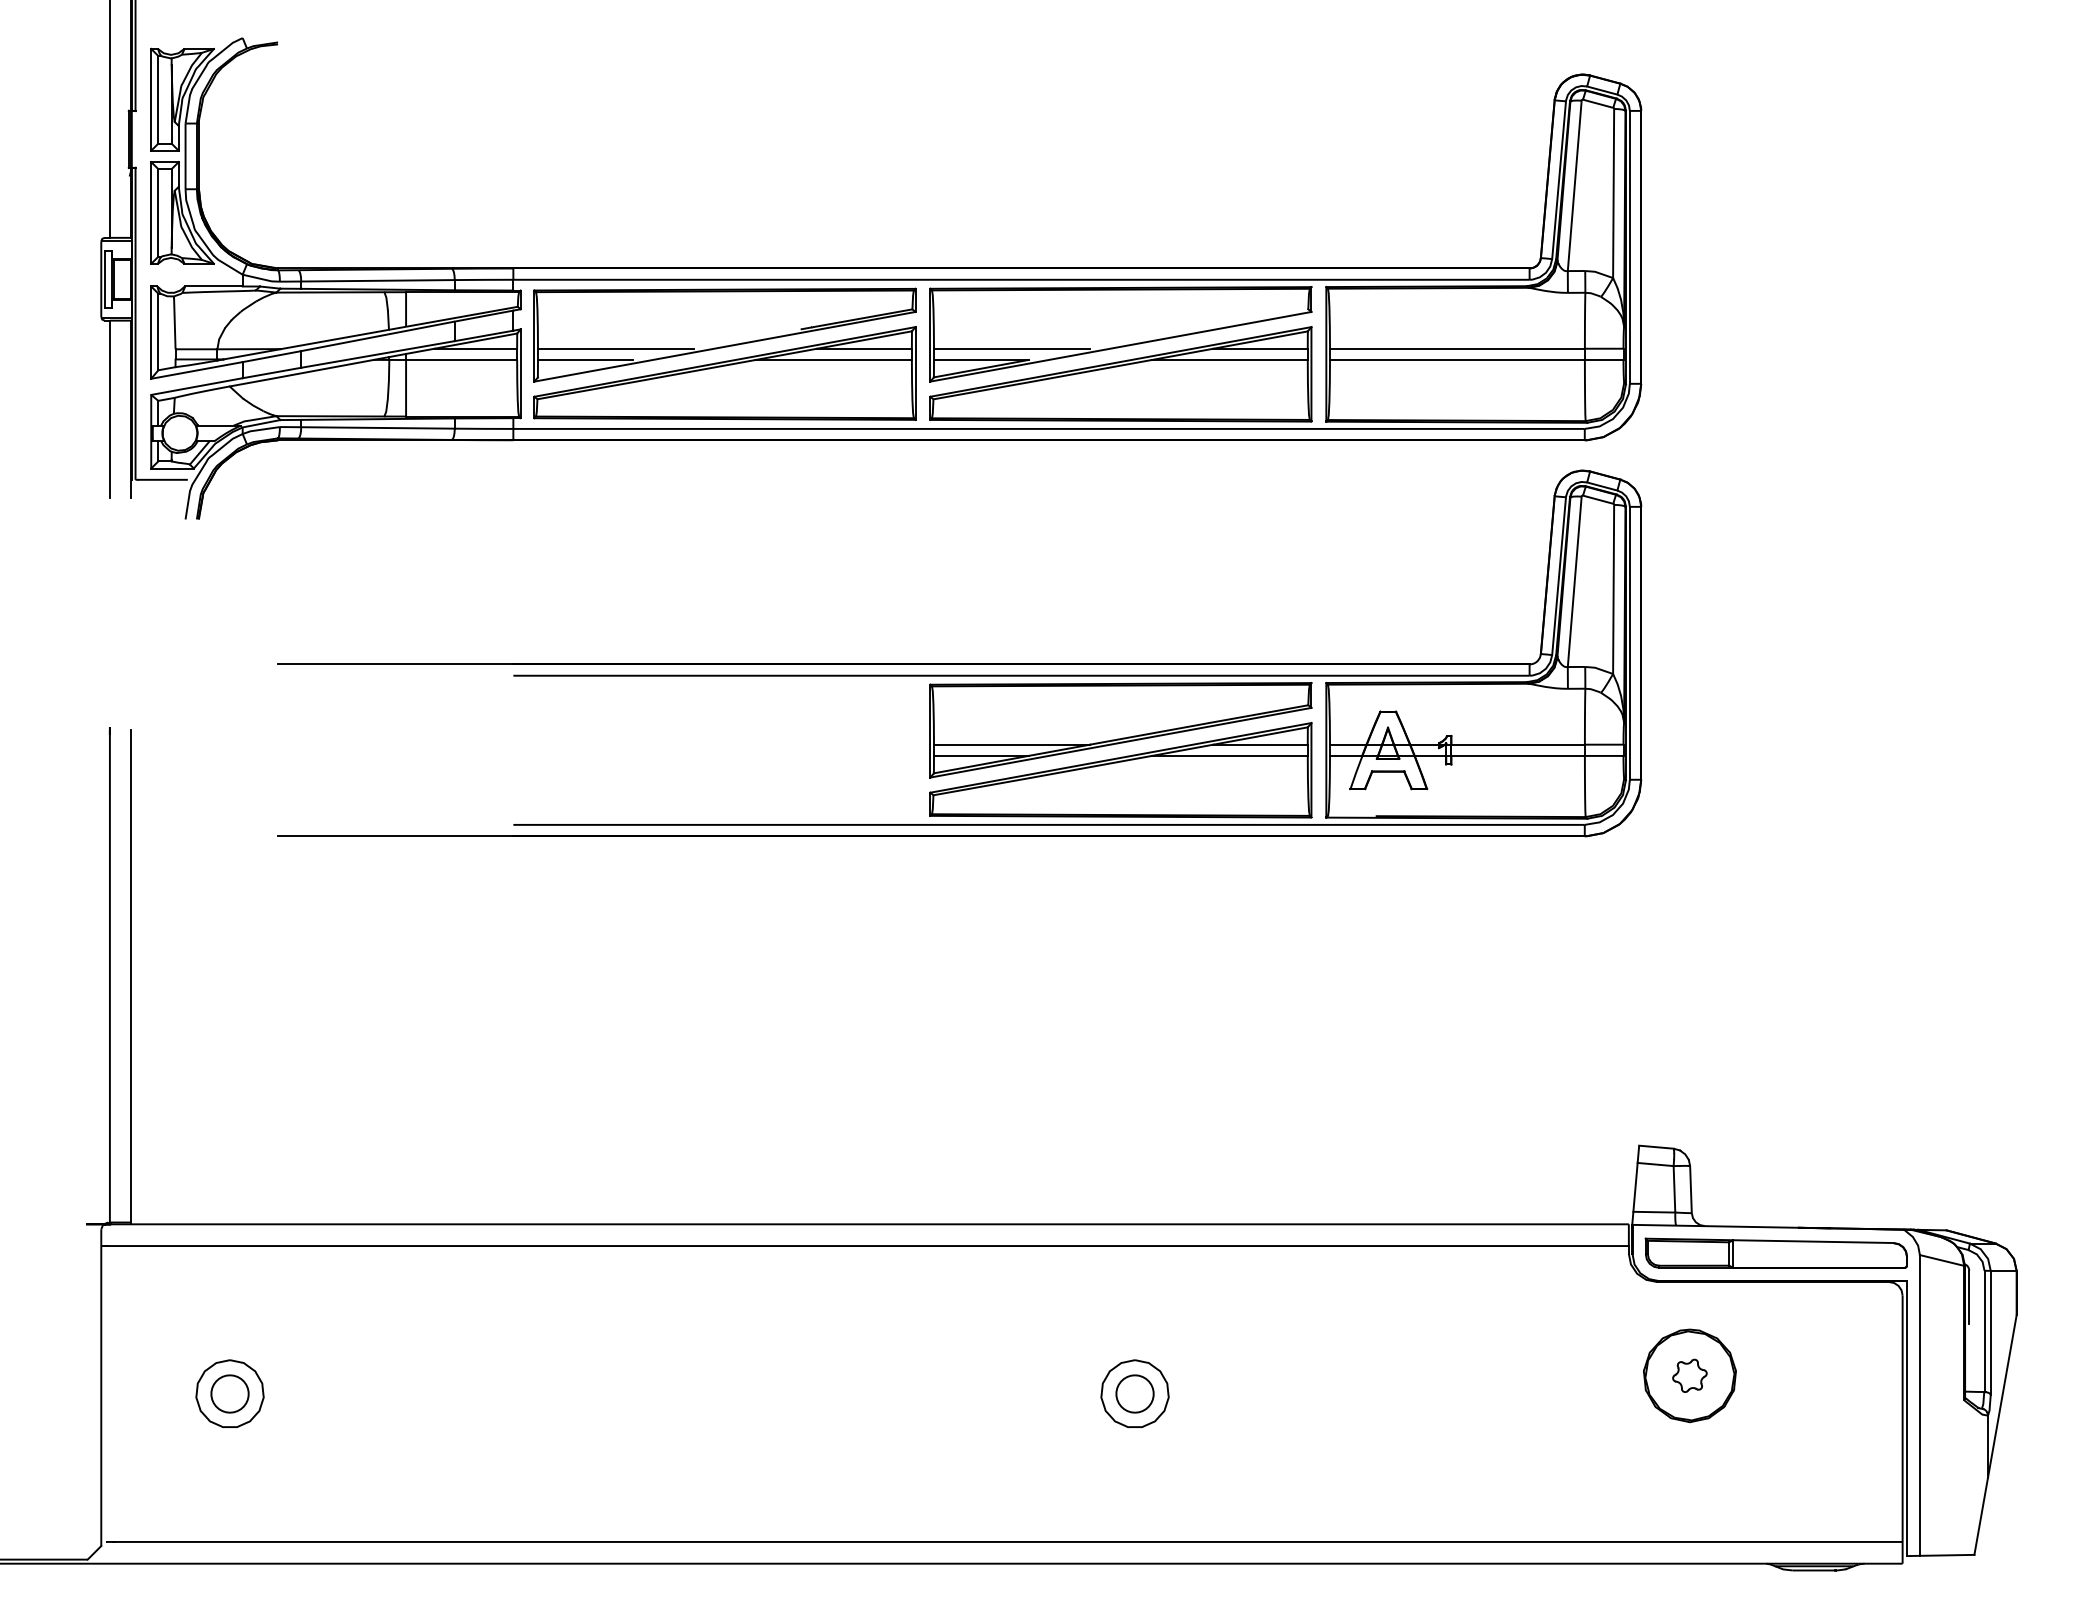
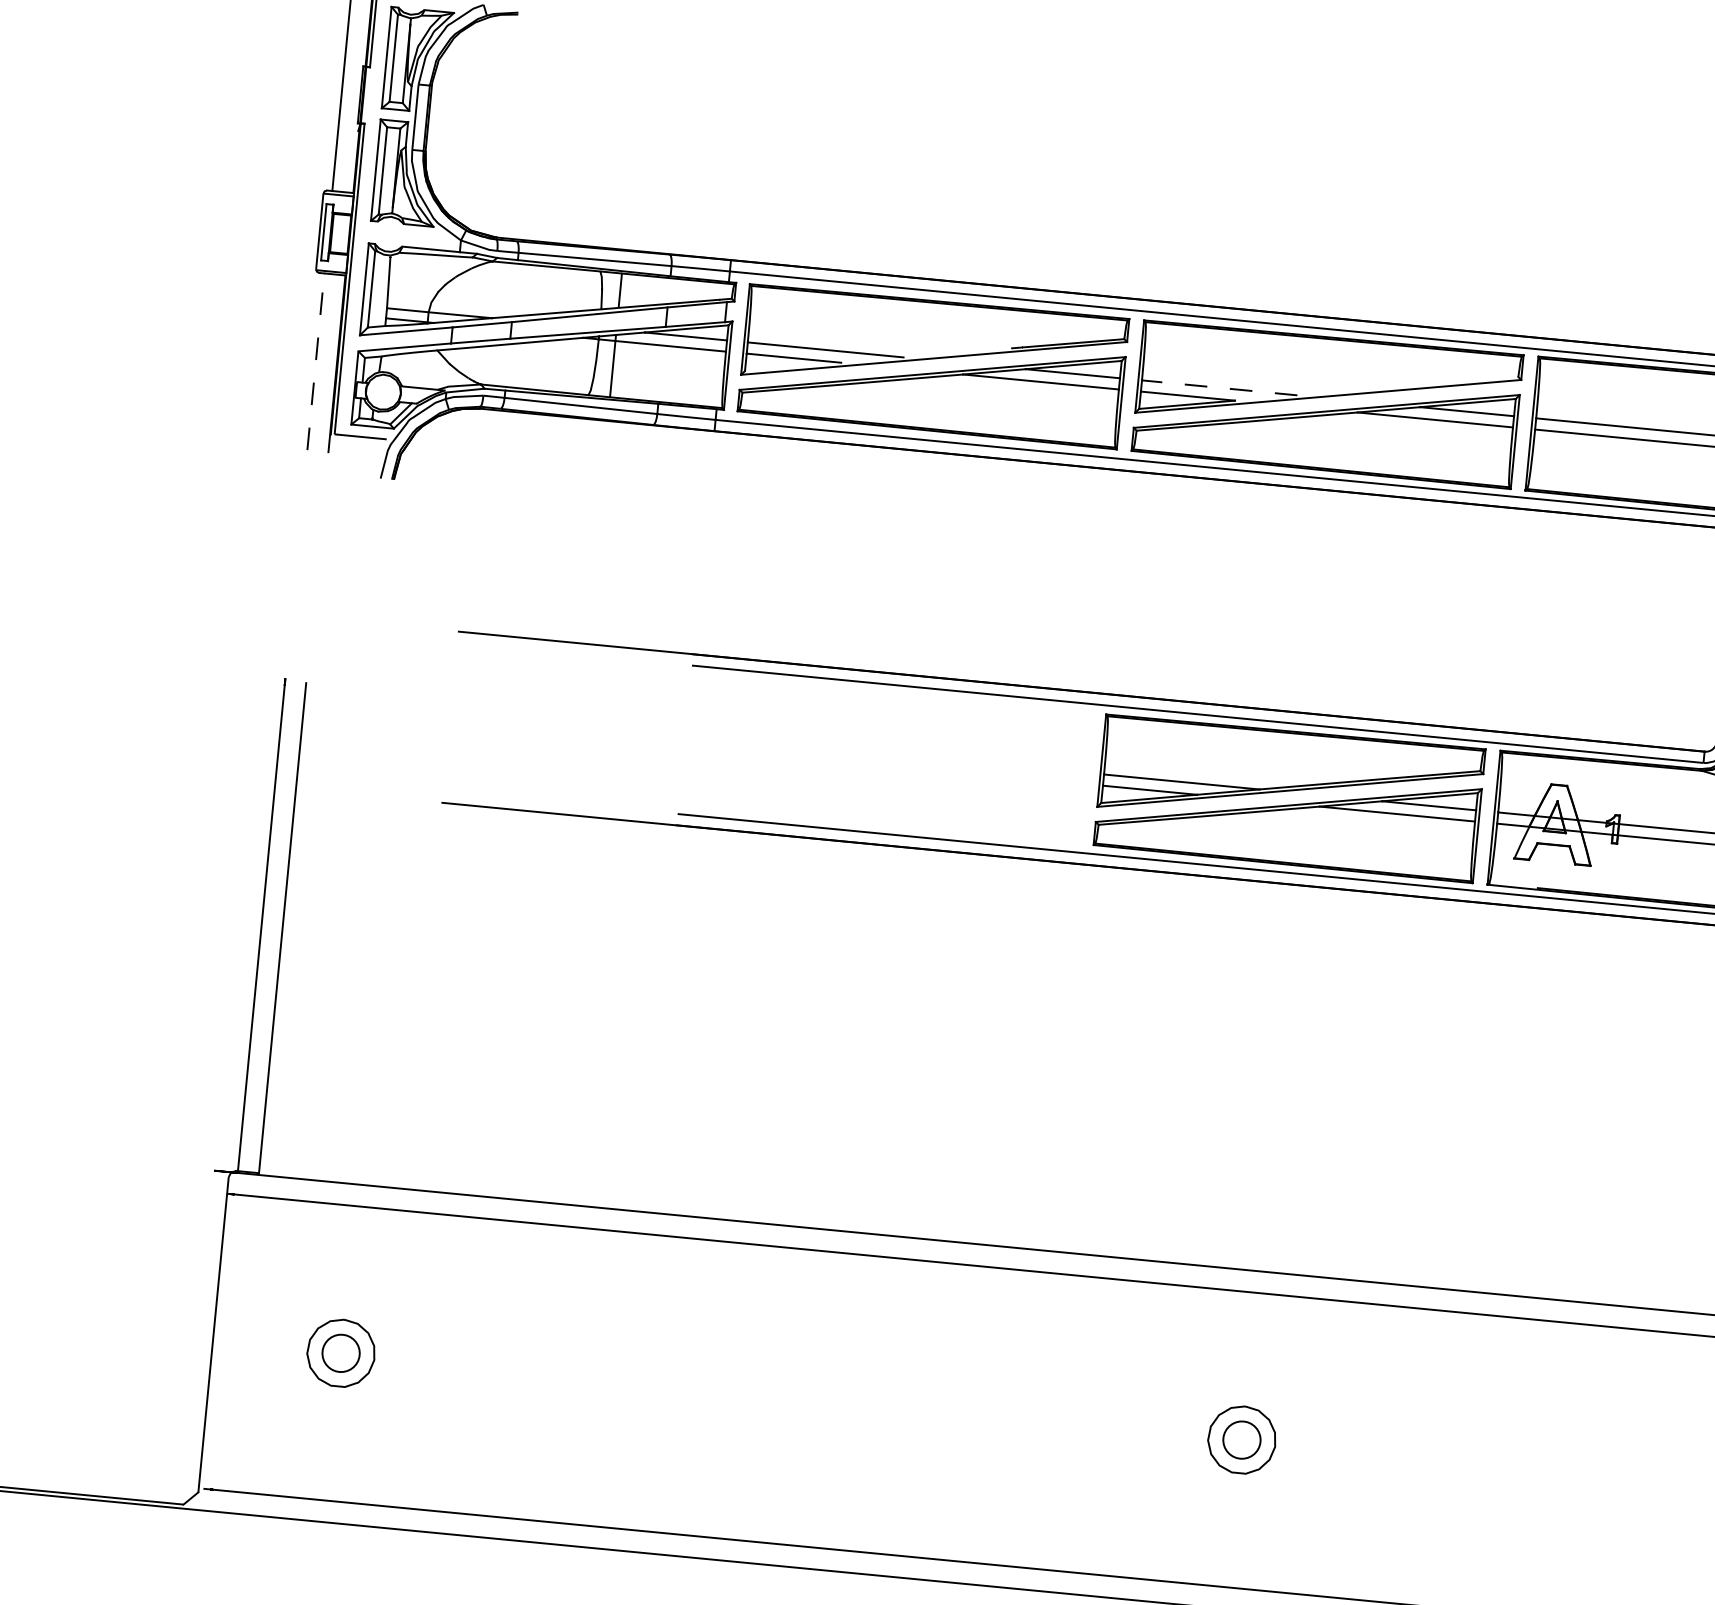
line: (1011, 348) -> (1219, 387), solid -> dashed
line: (109, 409) -> (315, 361), solid -> dashed

